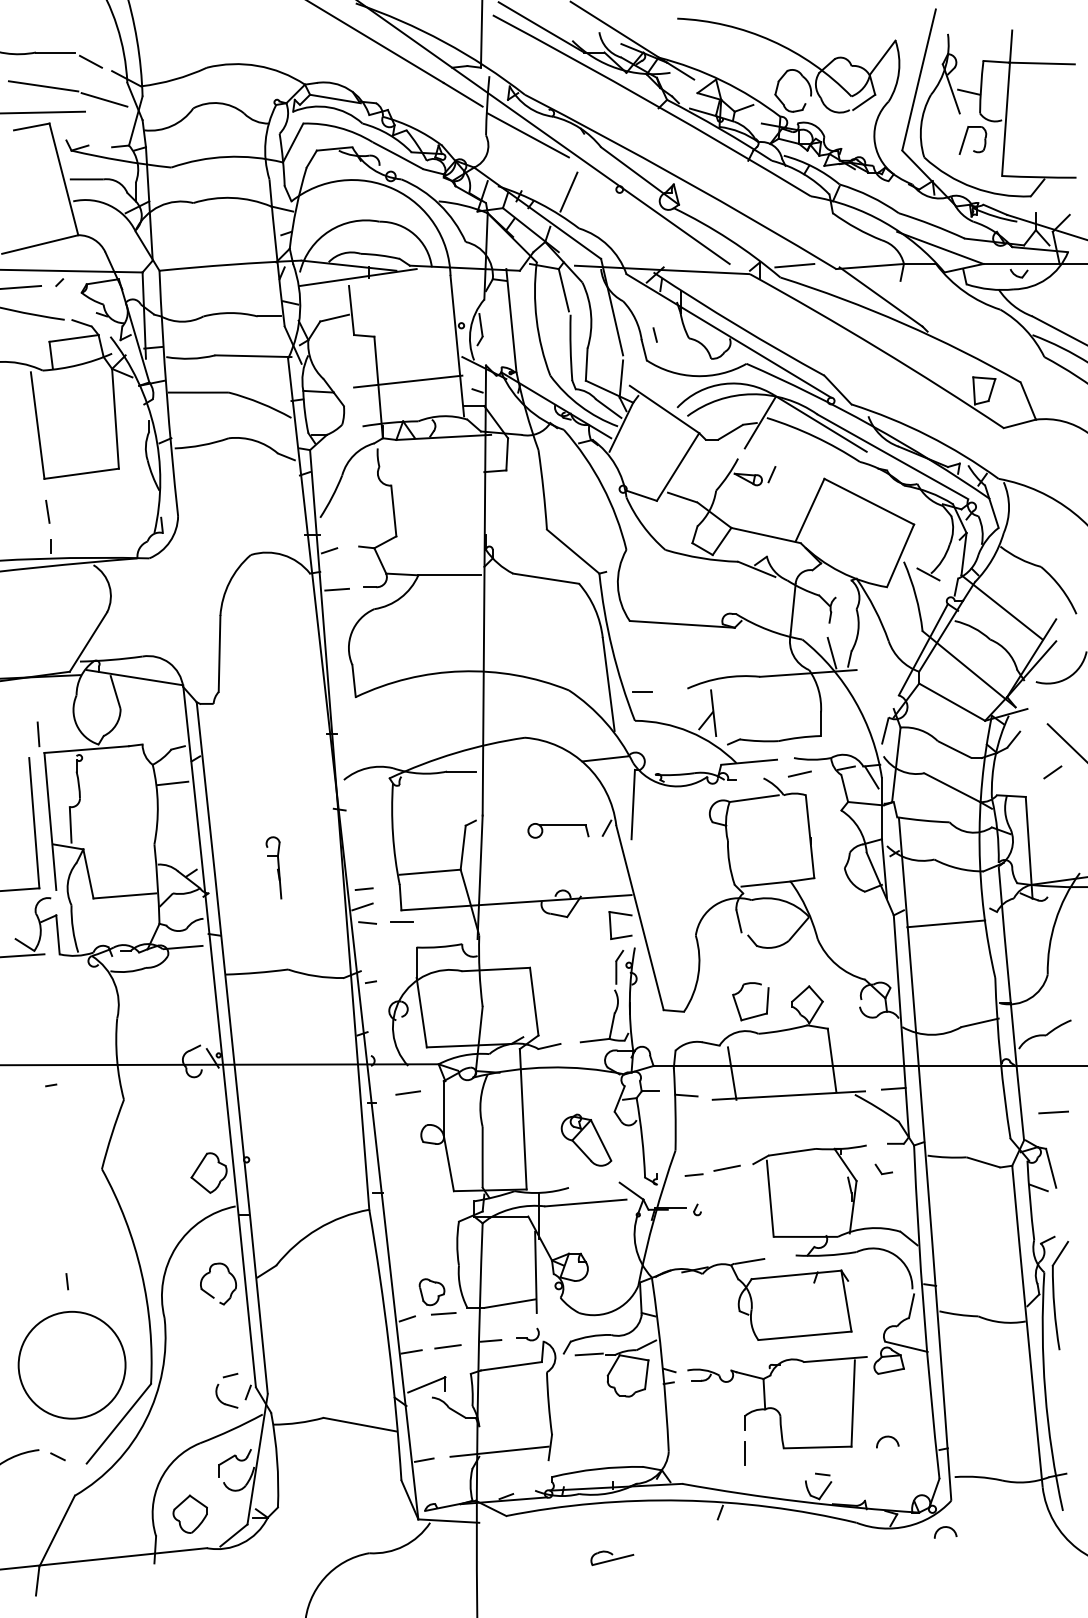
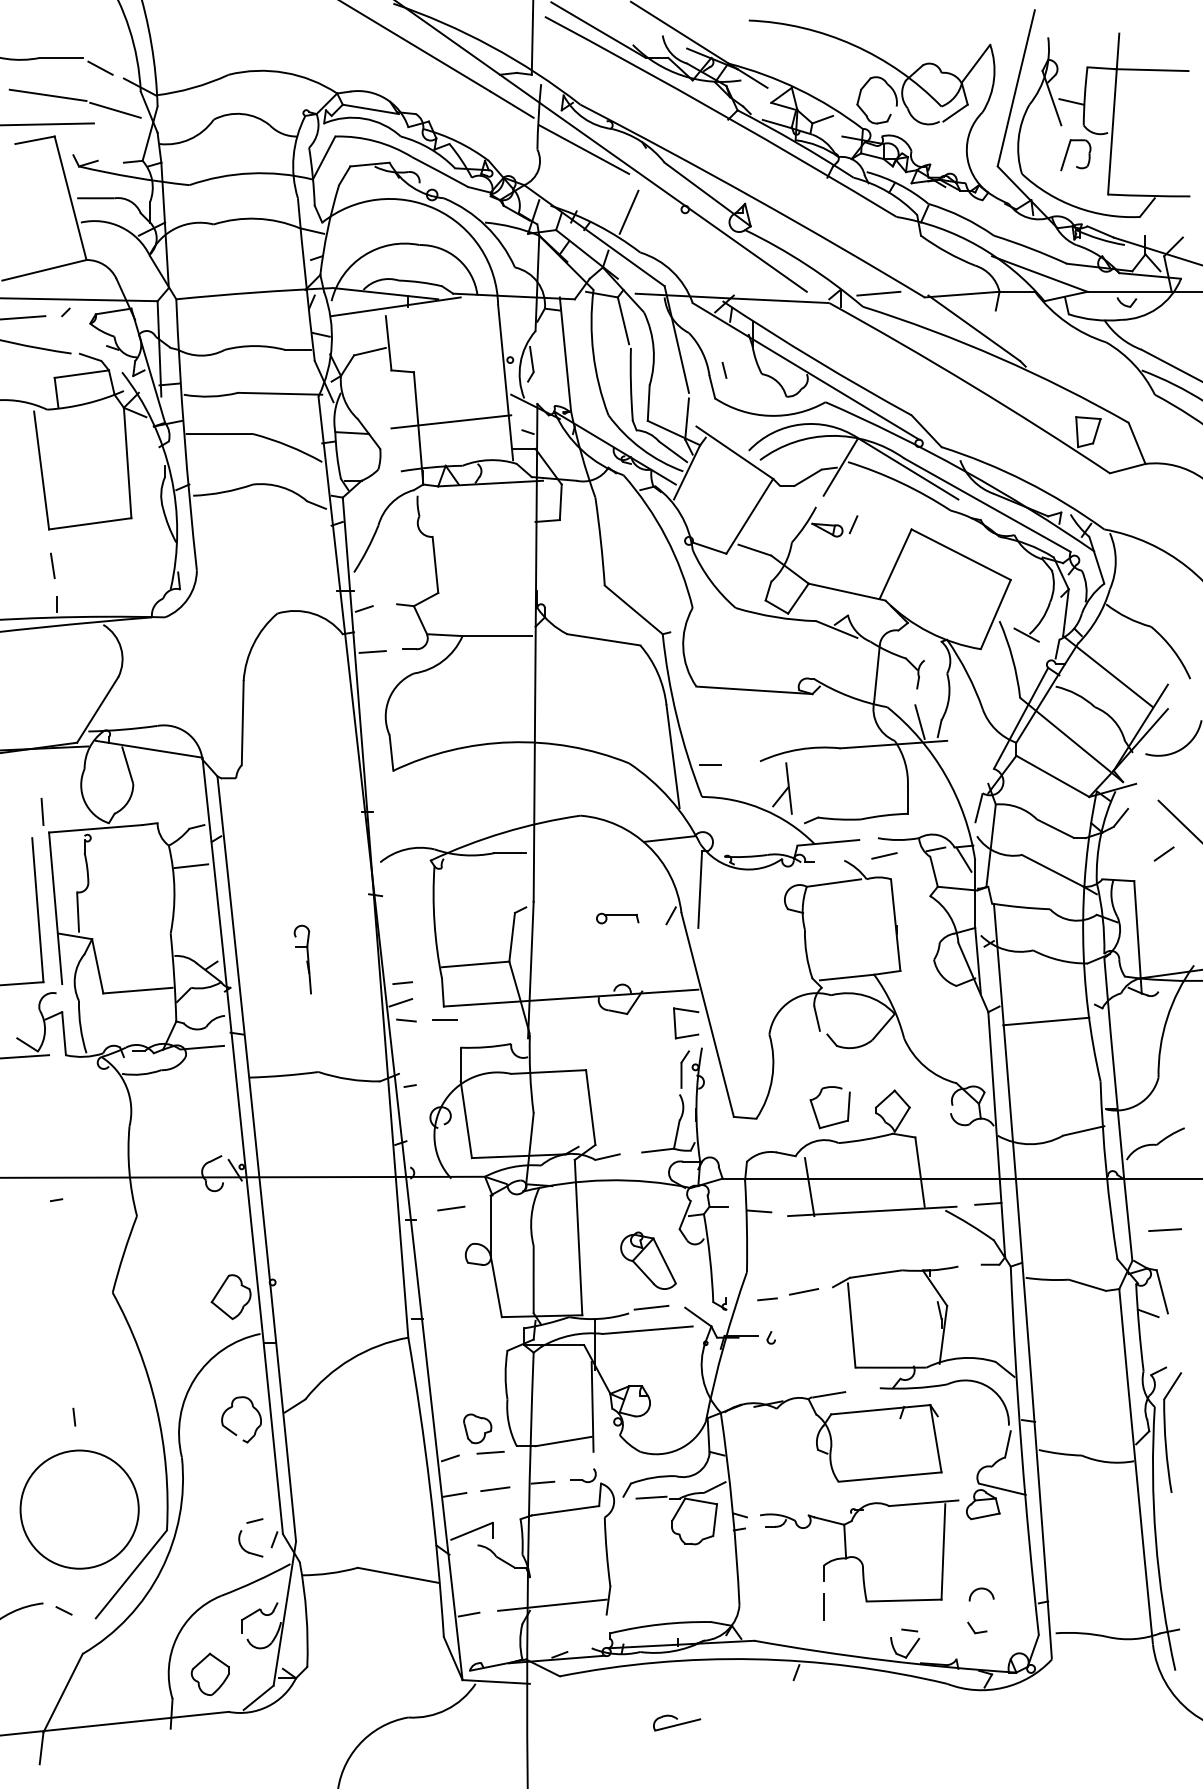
part: (558, 830) -> (617, 918), size x0.62
part: (884, 1168) -> (977, 1627), moved
line: (589, 1182) -> (651, 1307), added
arc: (945, 1527) -> (1045, 1689), removed

